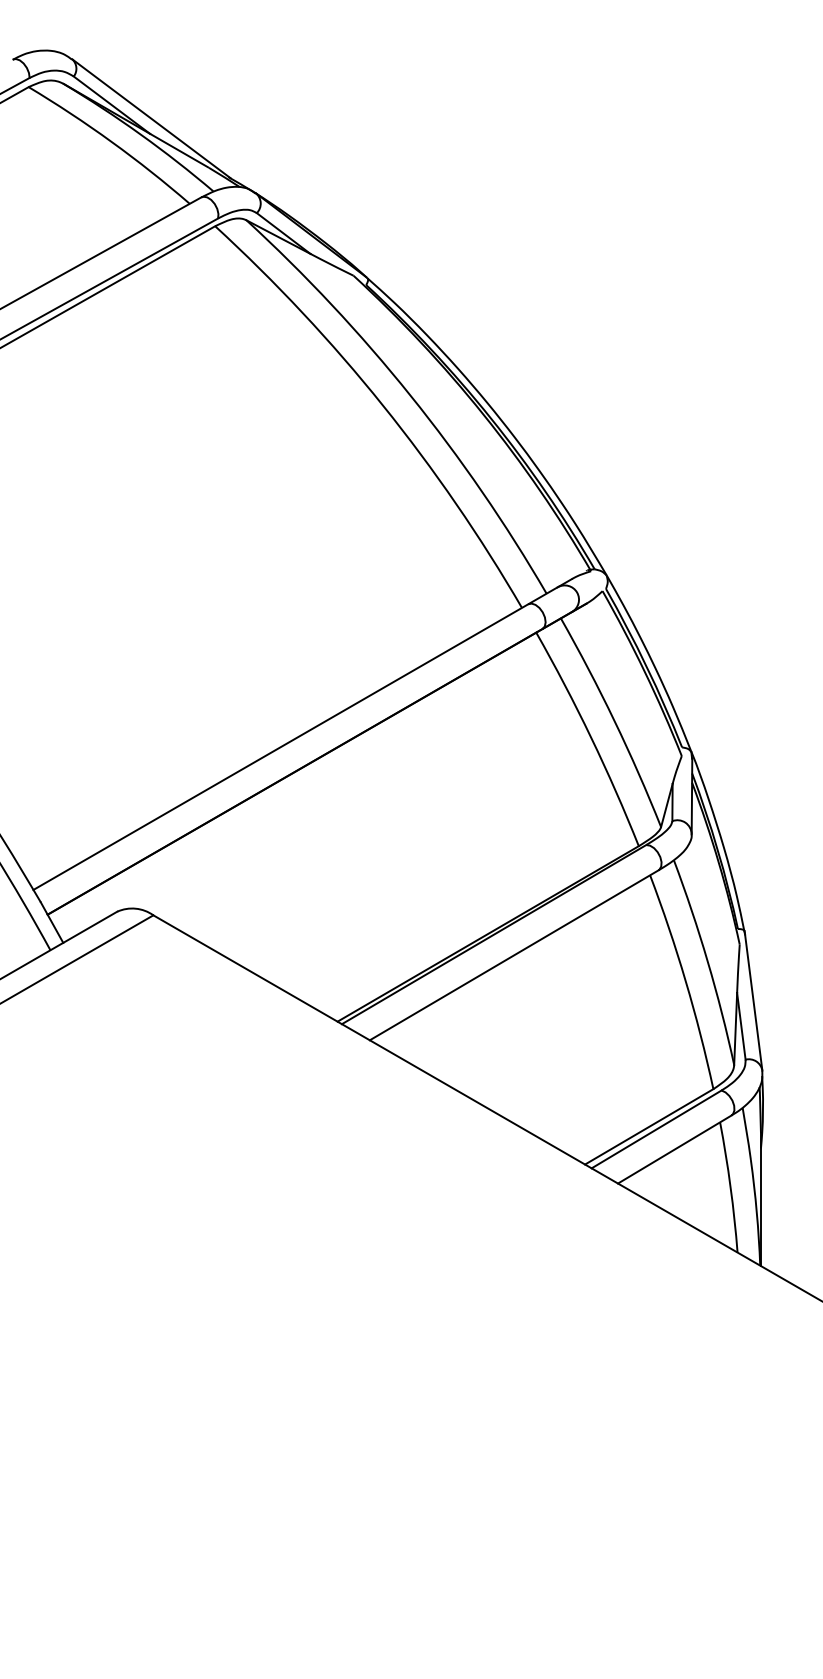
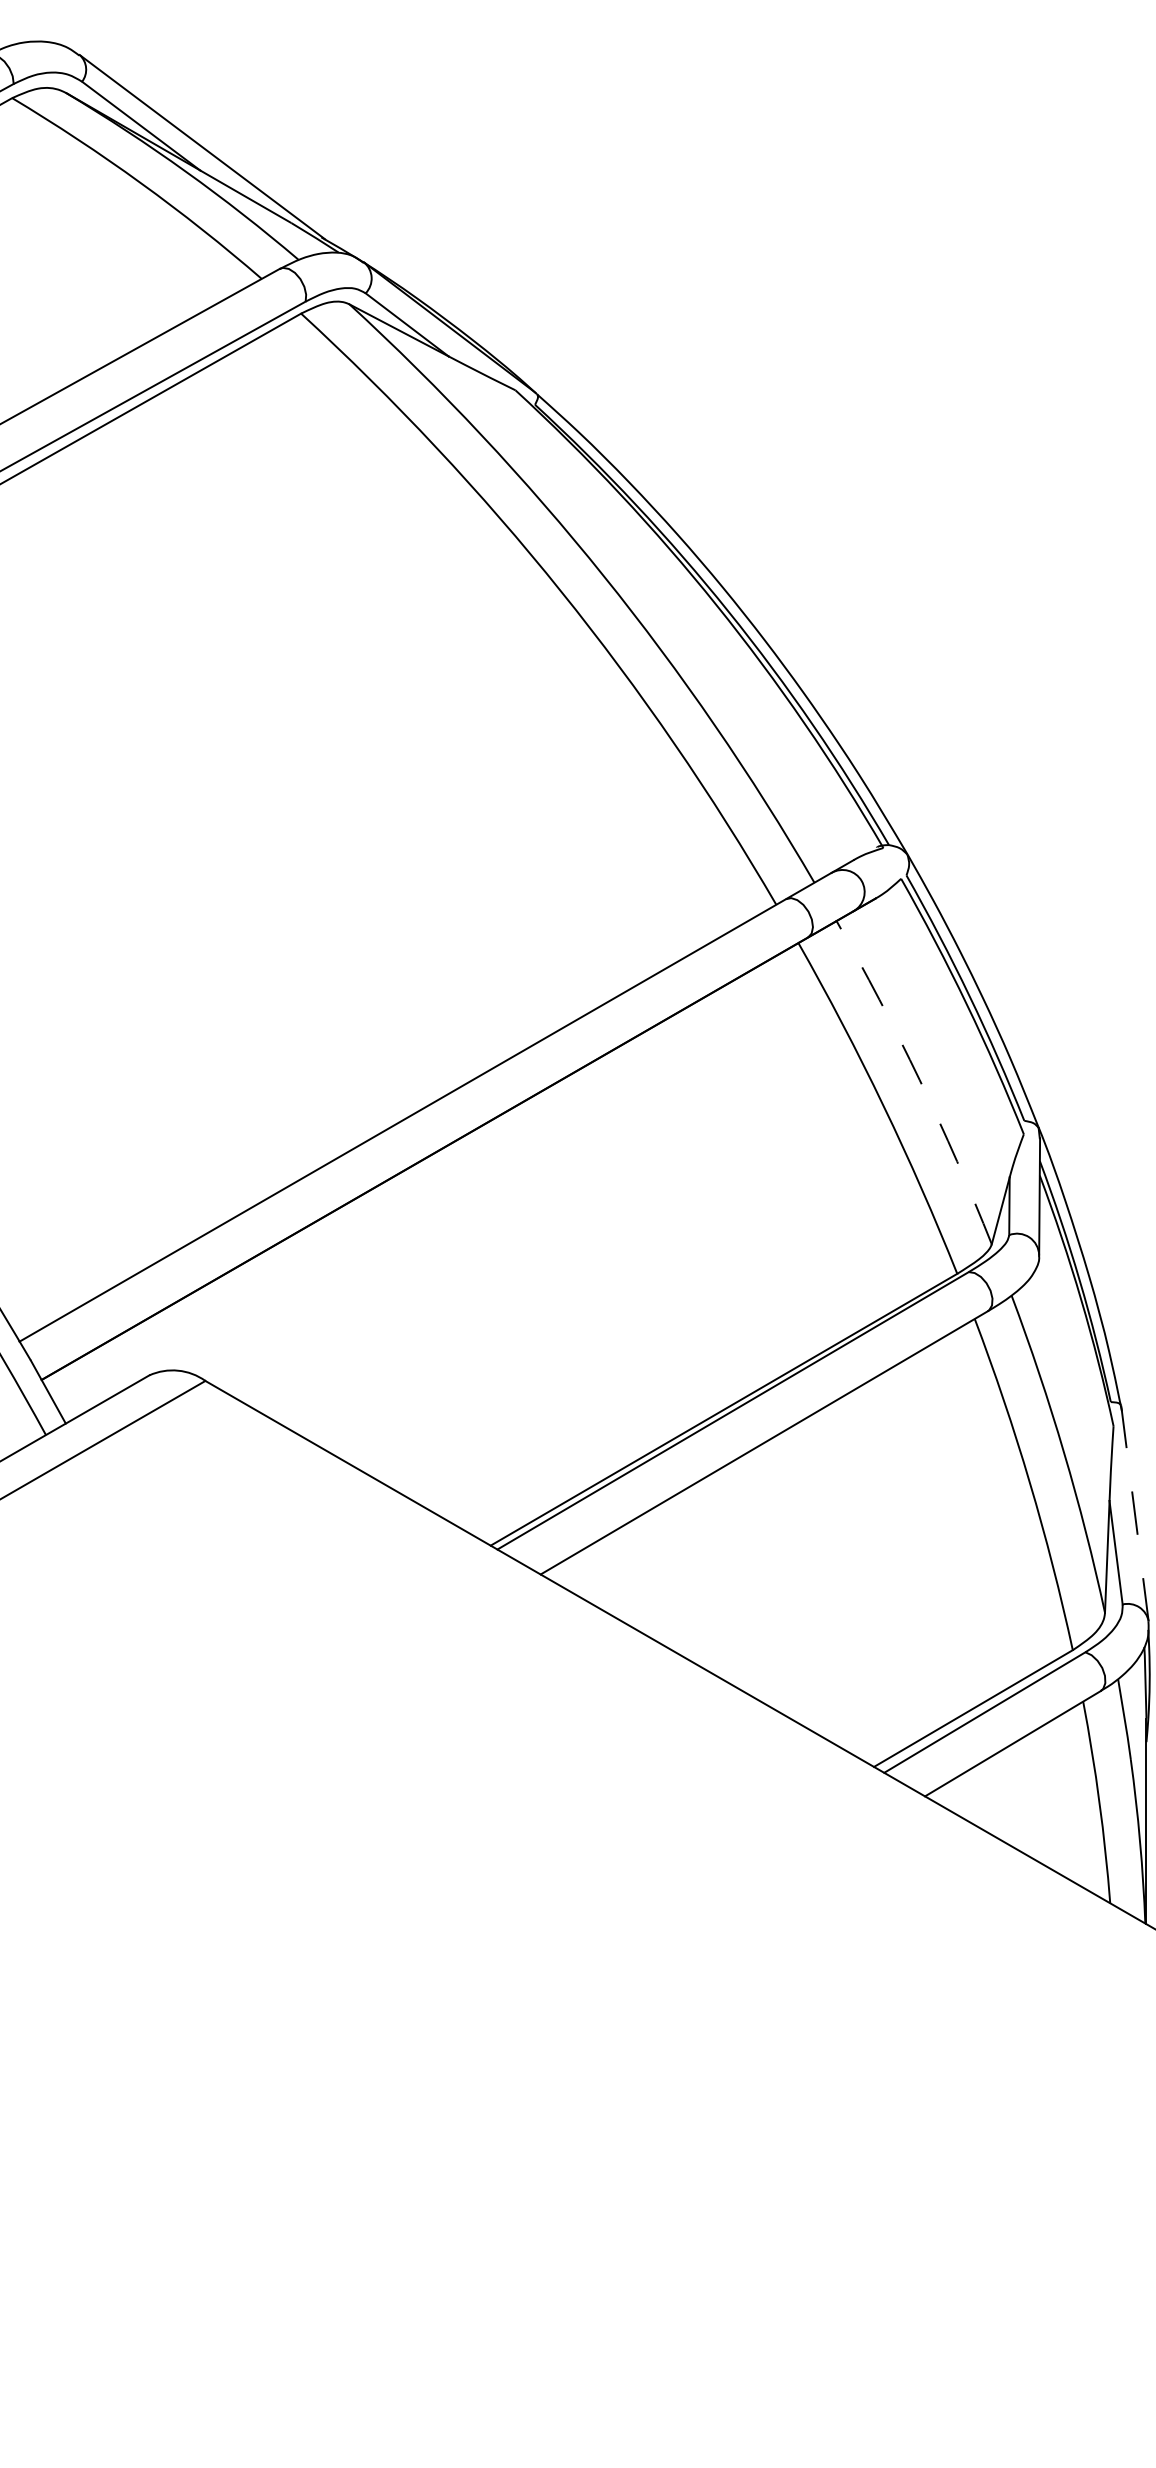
arc: (614, 721) -> (919, 1080), solid -> dashed
line: (753, 1000) -> (1134, 1512), solid -> dashed

